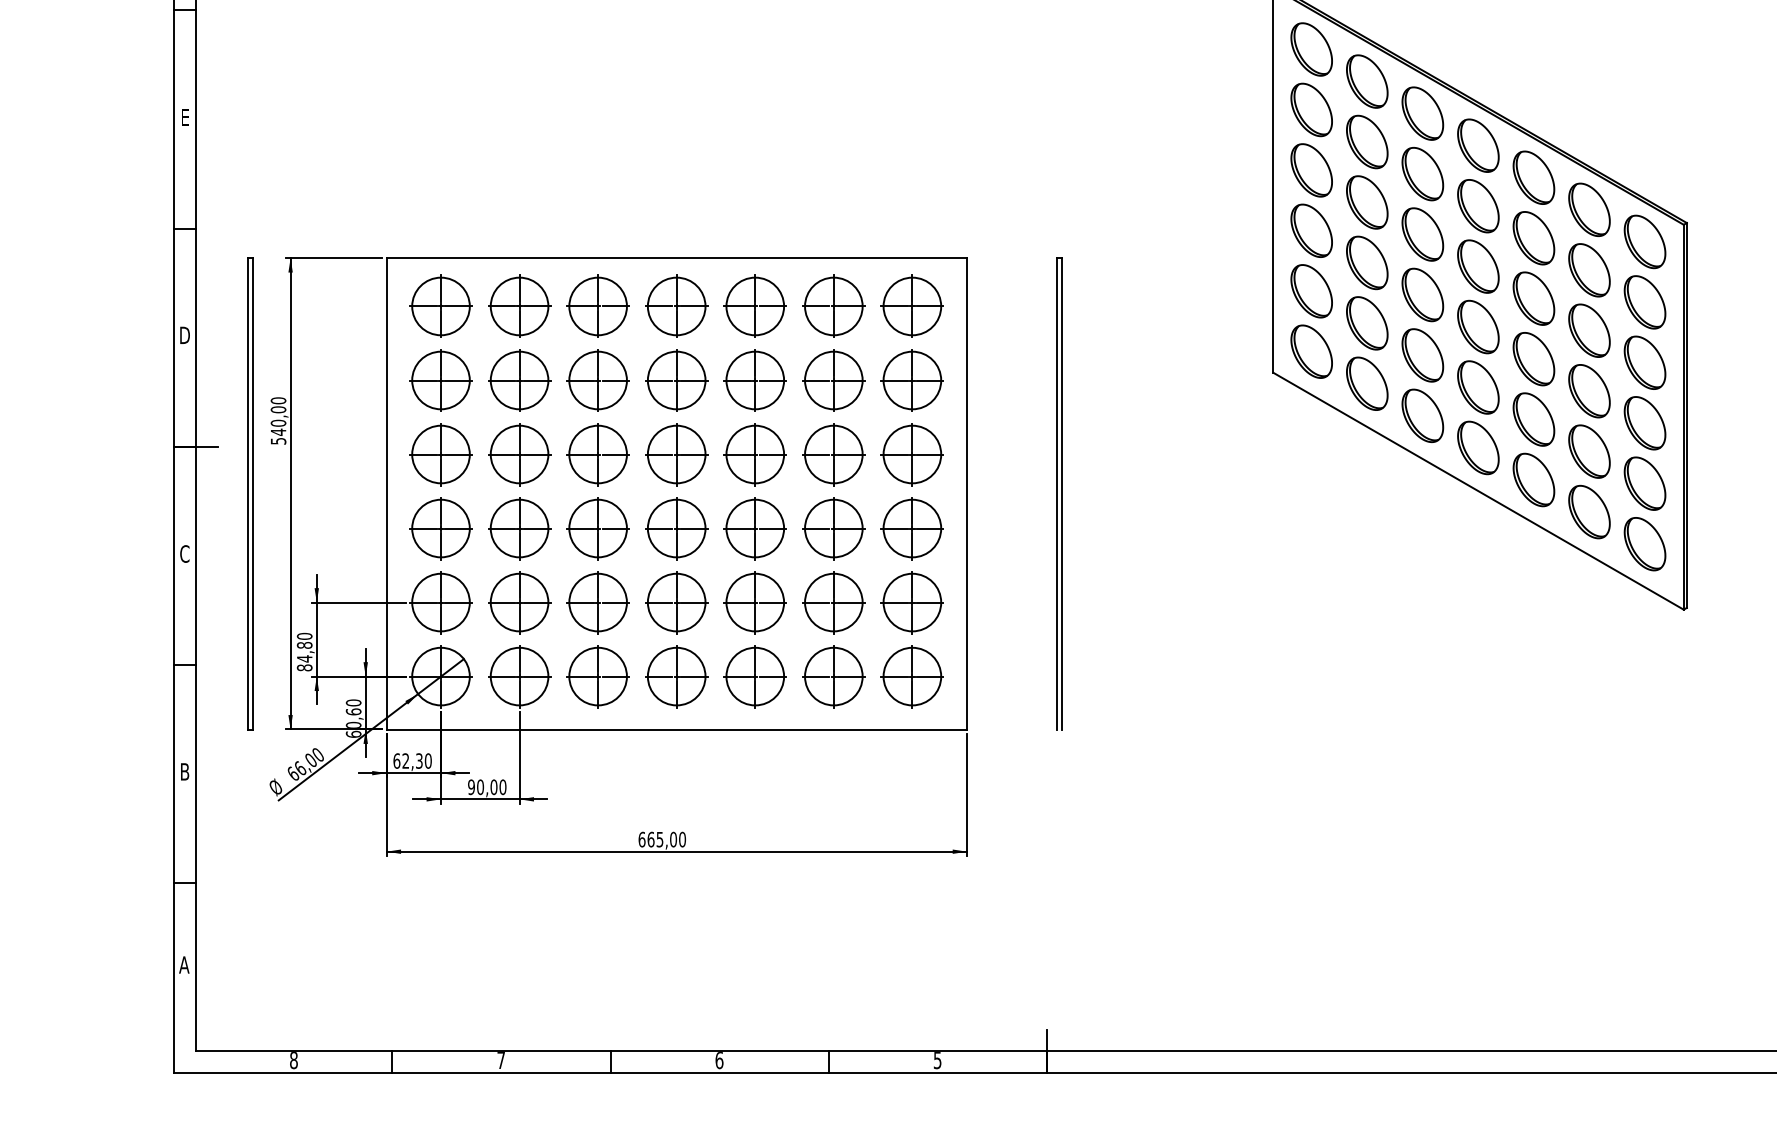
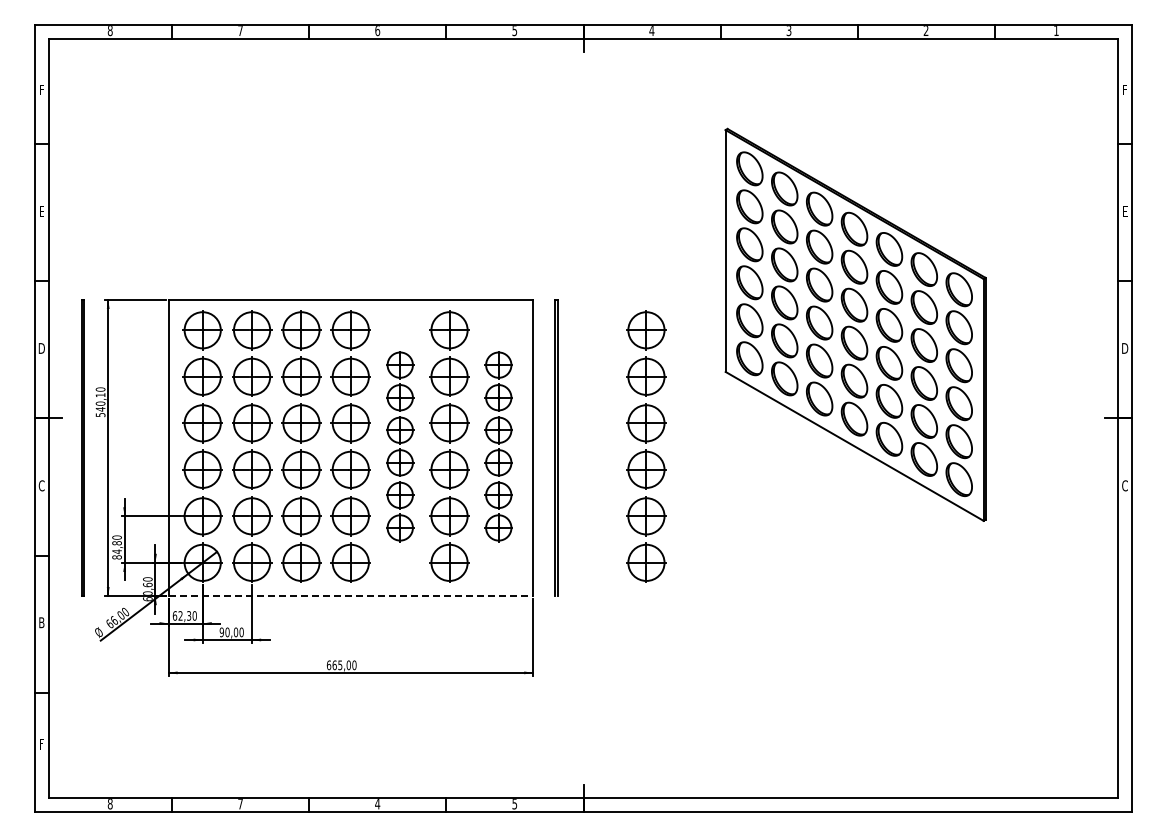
text: (278, 410) -> (100, 395), 540,00 -> 540,10
part: (755, 491) -> (400, 446), size x0.7
part: (911, 491) -> (498, 446), size x0.7
part: (1147, 491) -> (646, 446), added
line: (1058, 492) -> (555, 447), moved
line: (677, 730) -> (351, 596), solid -> dashed
text: (184, 964) -> (41, 743), A -> F
text: (719, 1061) -> (377, 804), 6 -> 4

